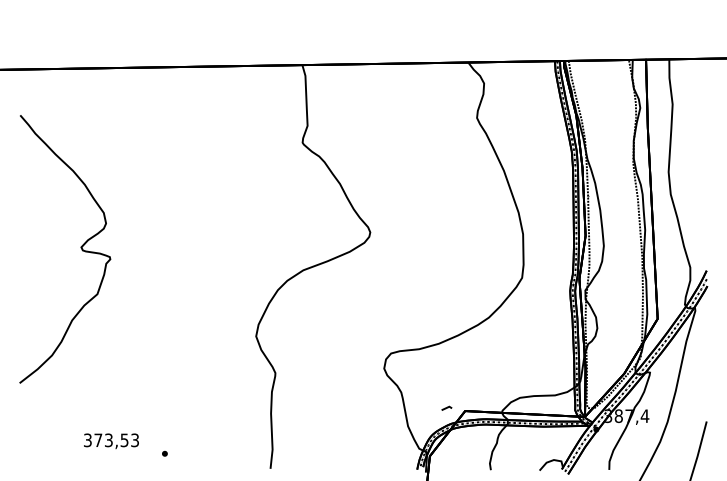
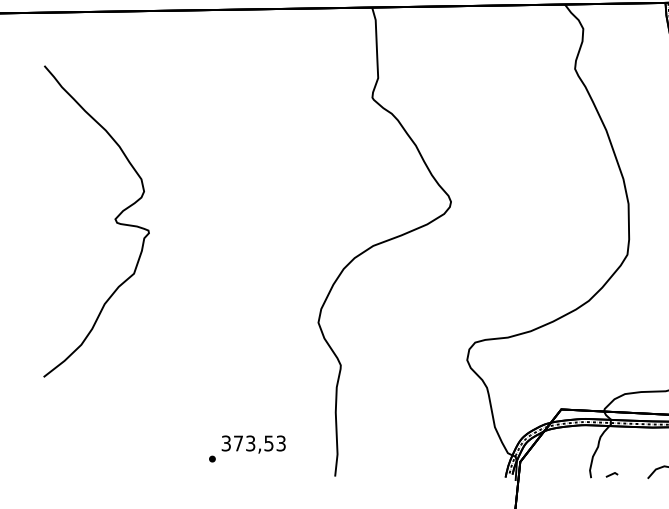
line: (446, 407) -> (611, 473), moved
text: (111, 440) -> (253, 443), moved

